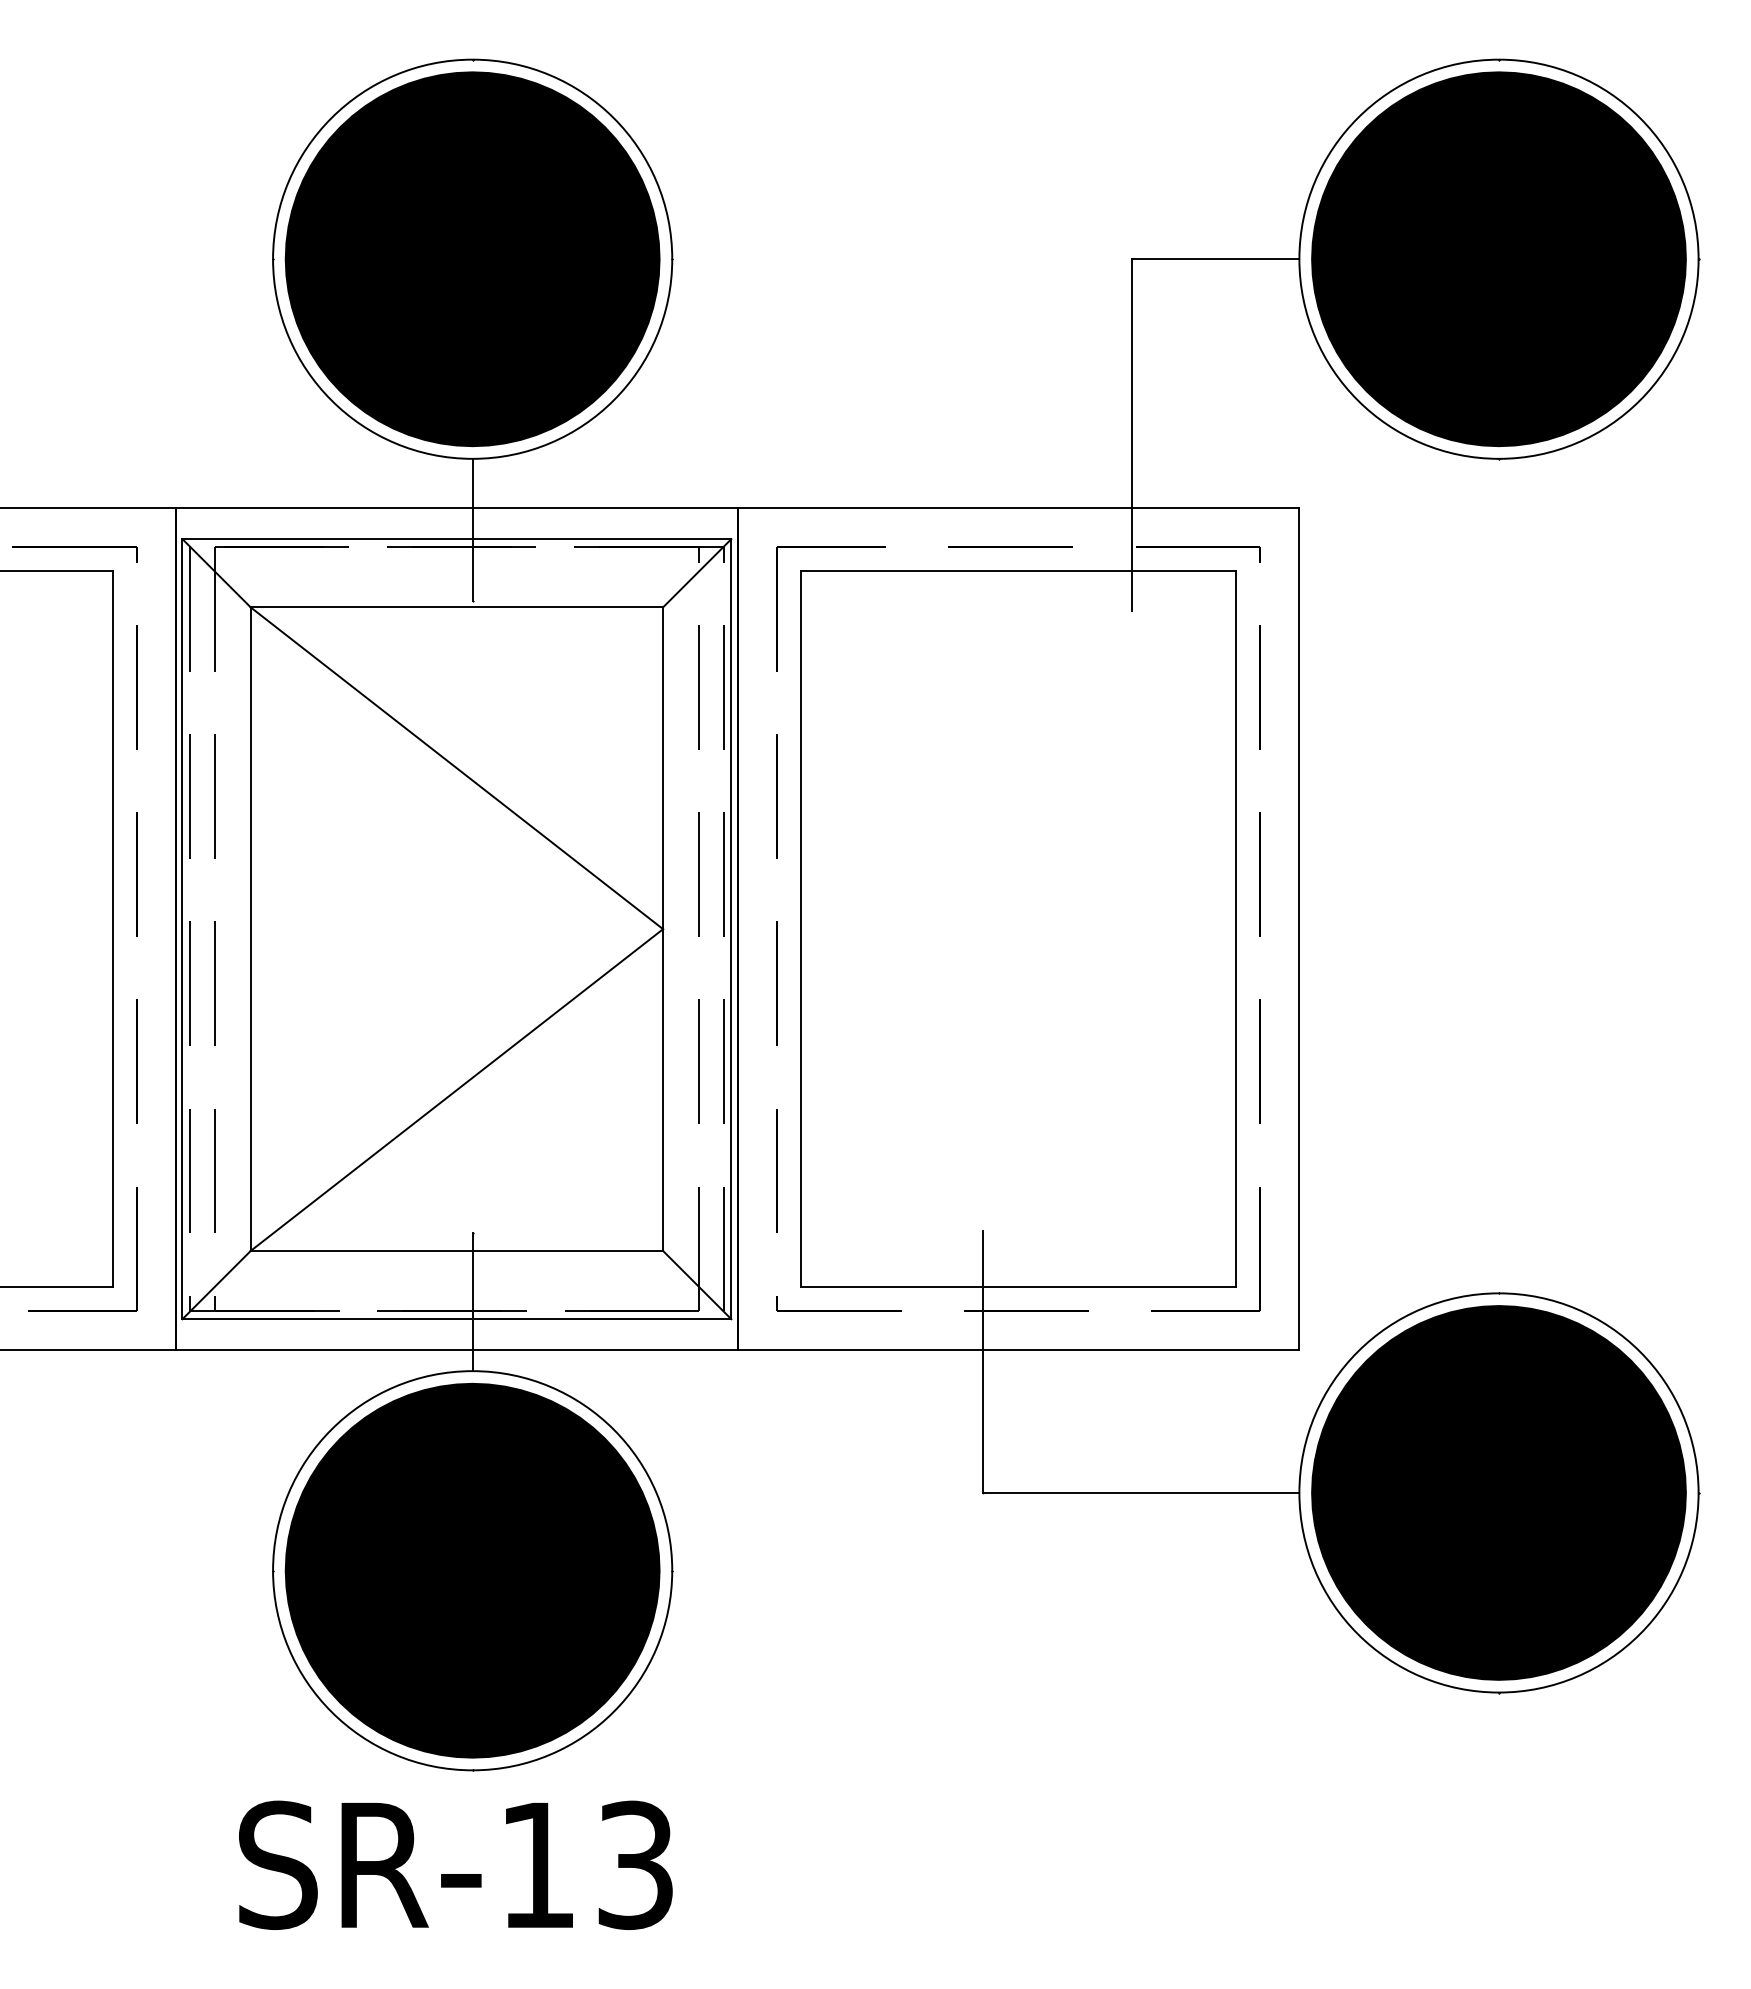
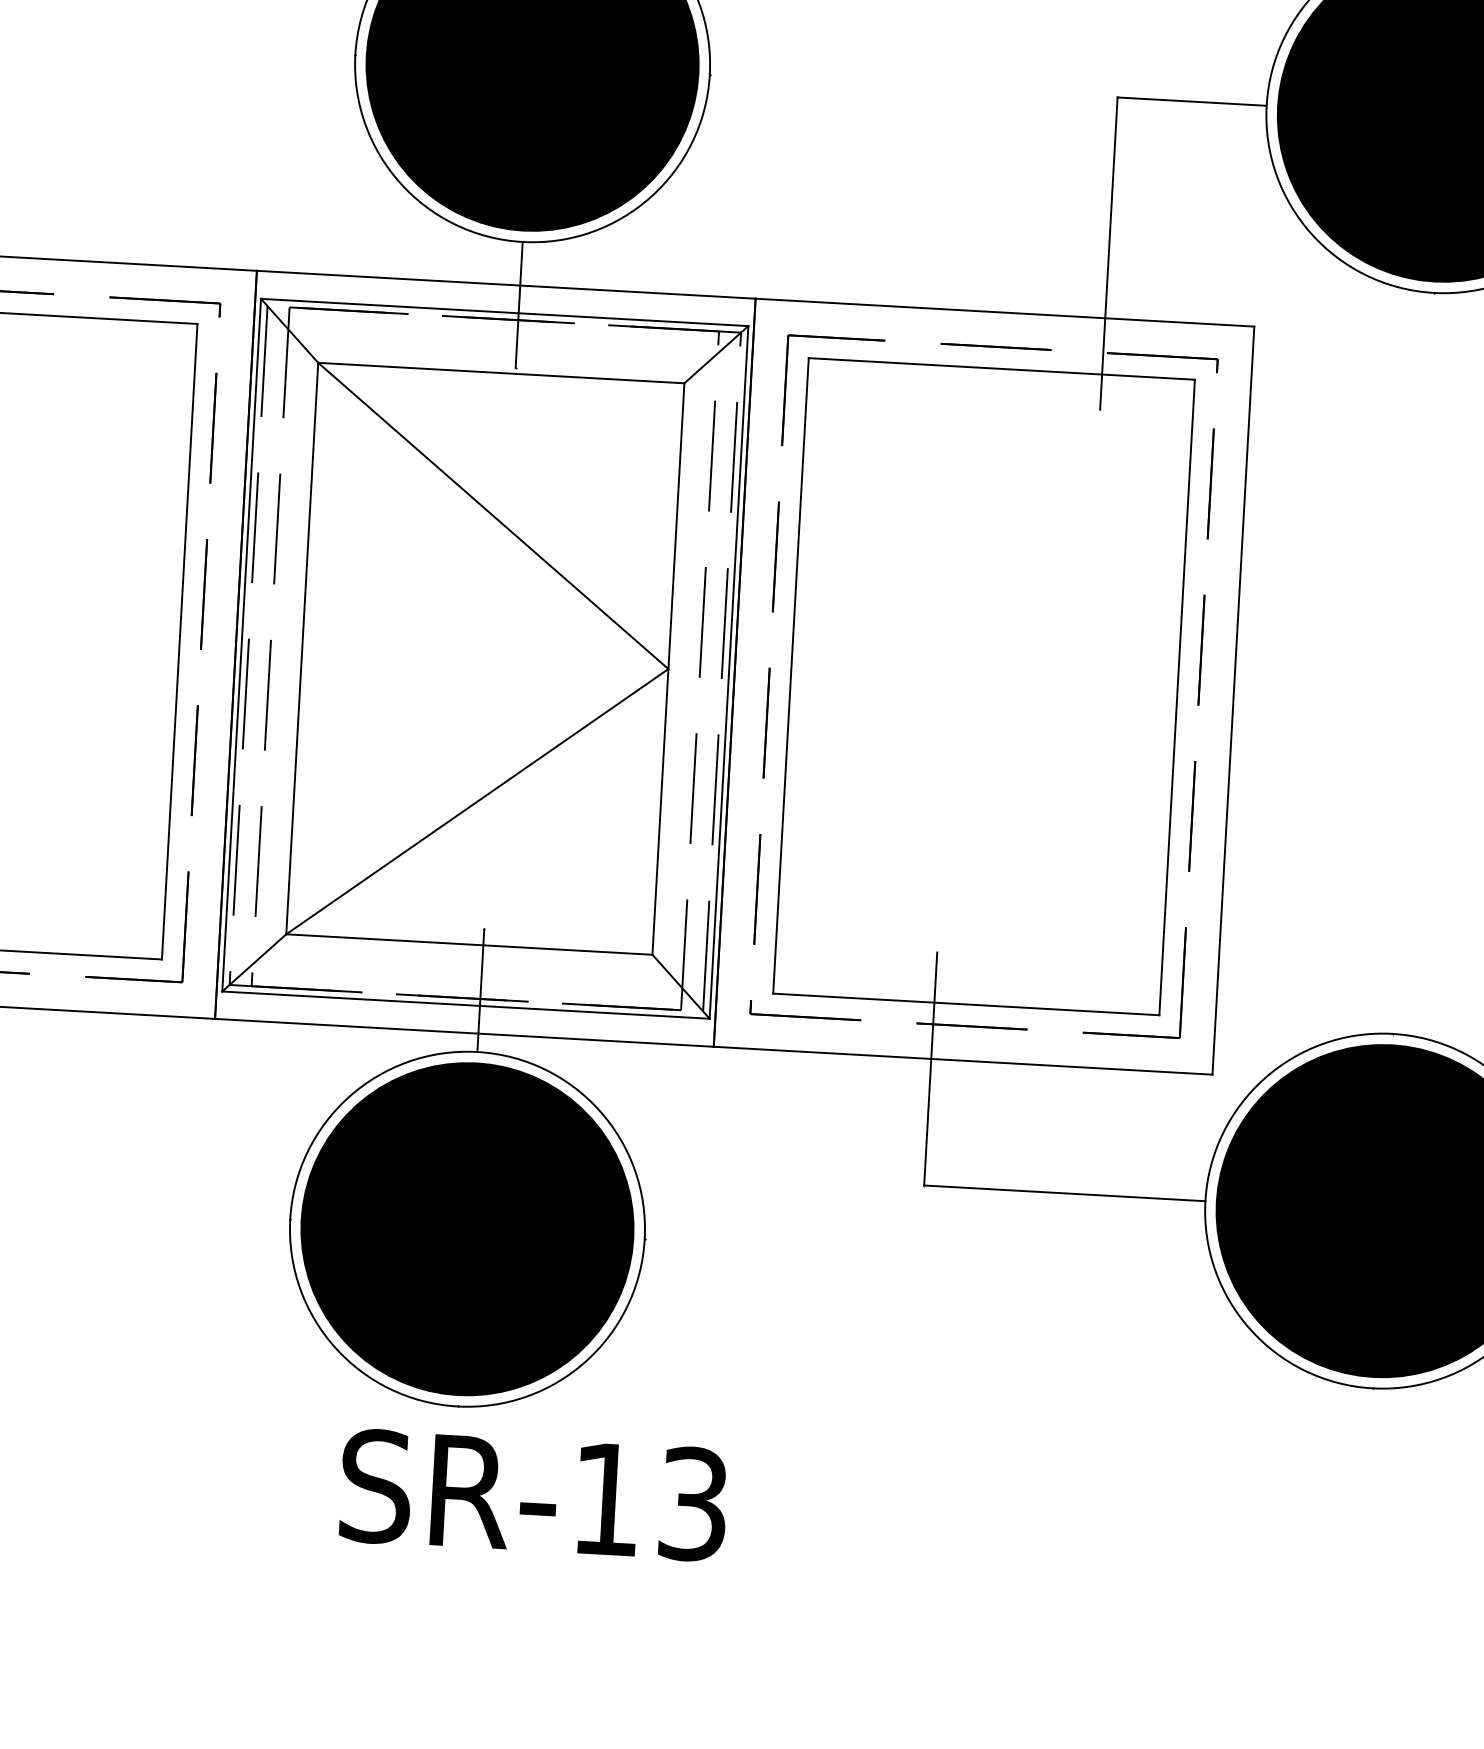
text: (455, 1864) -> (533, 1494), moved

